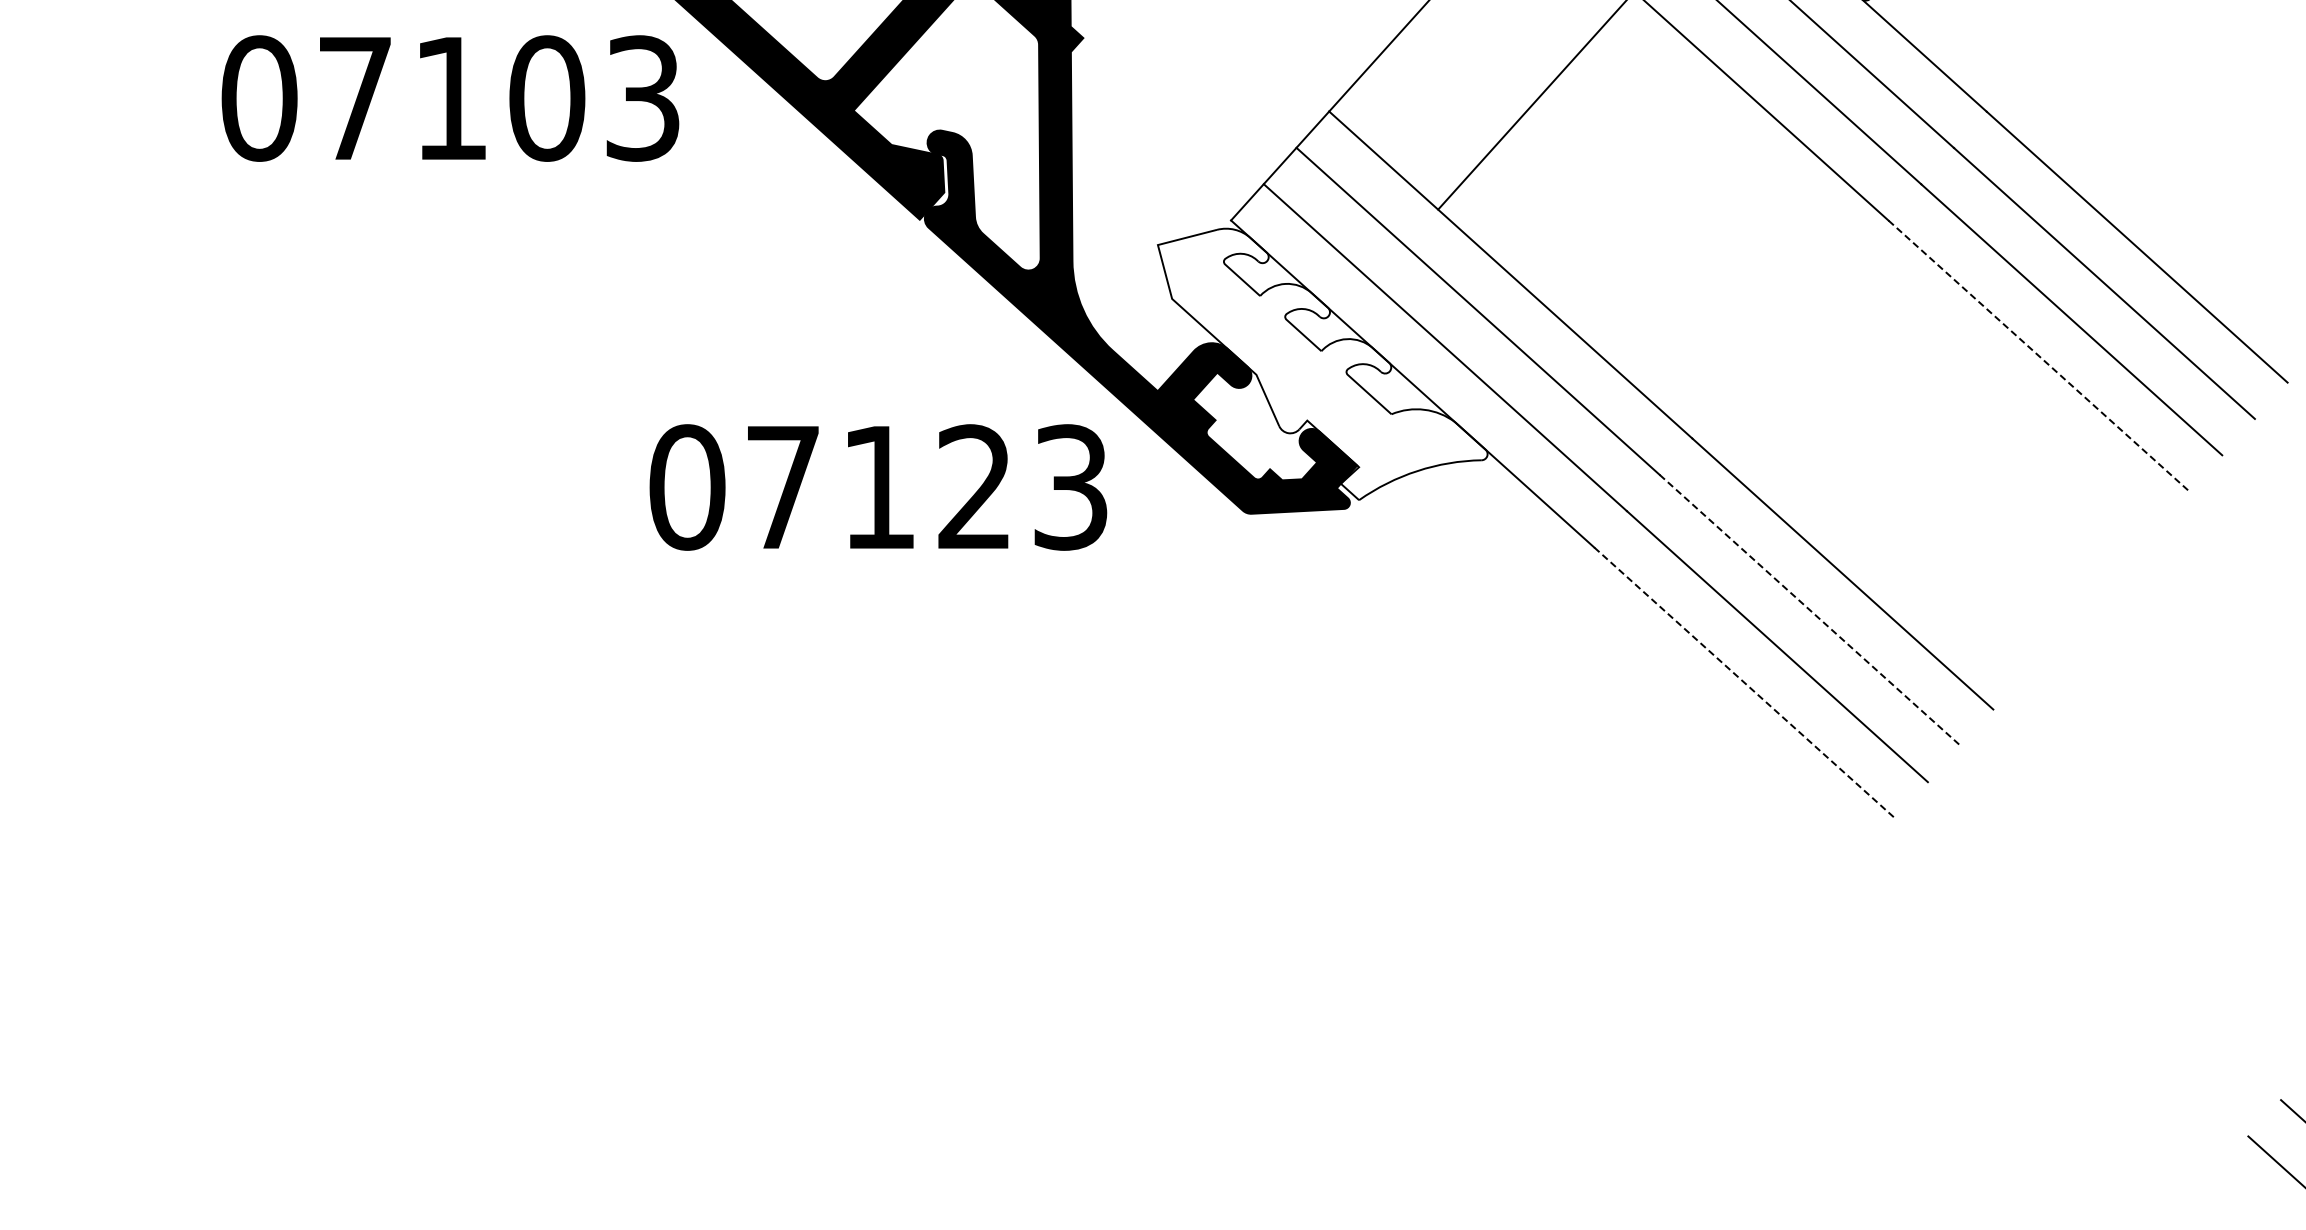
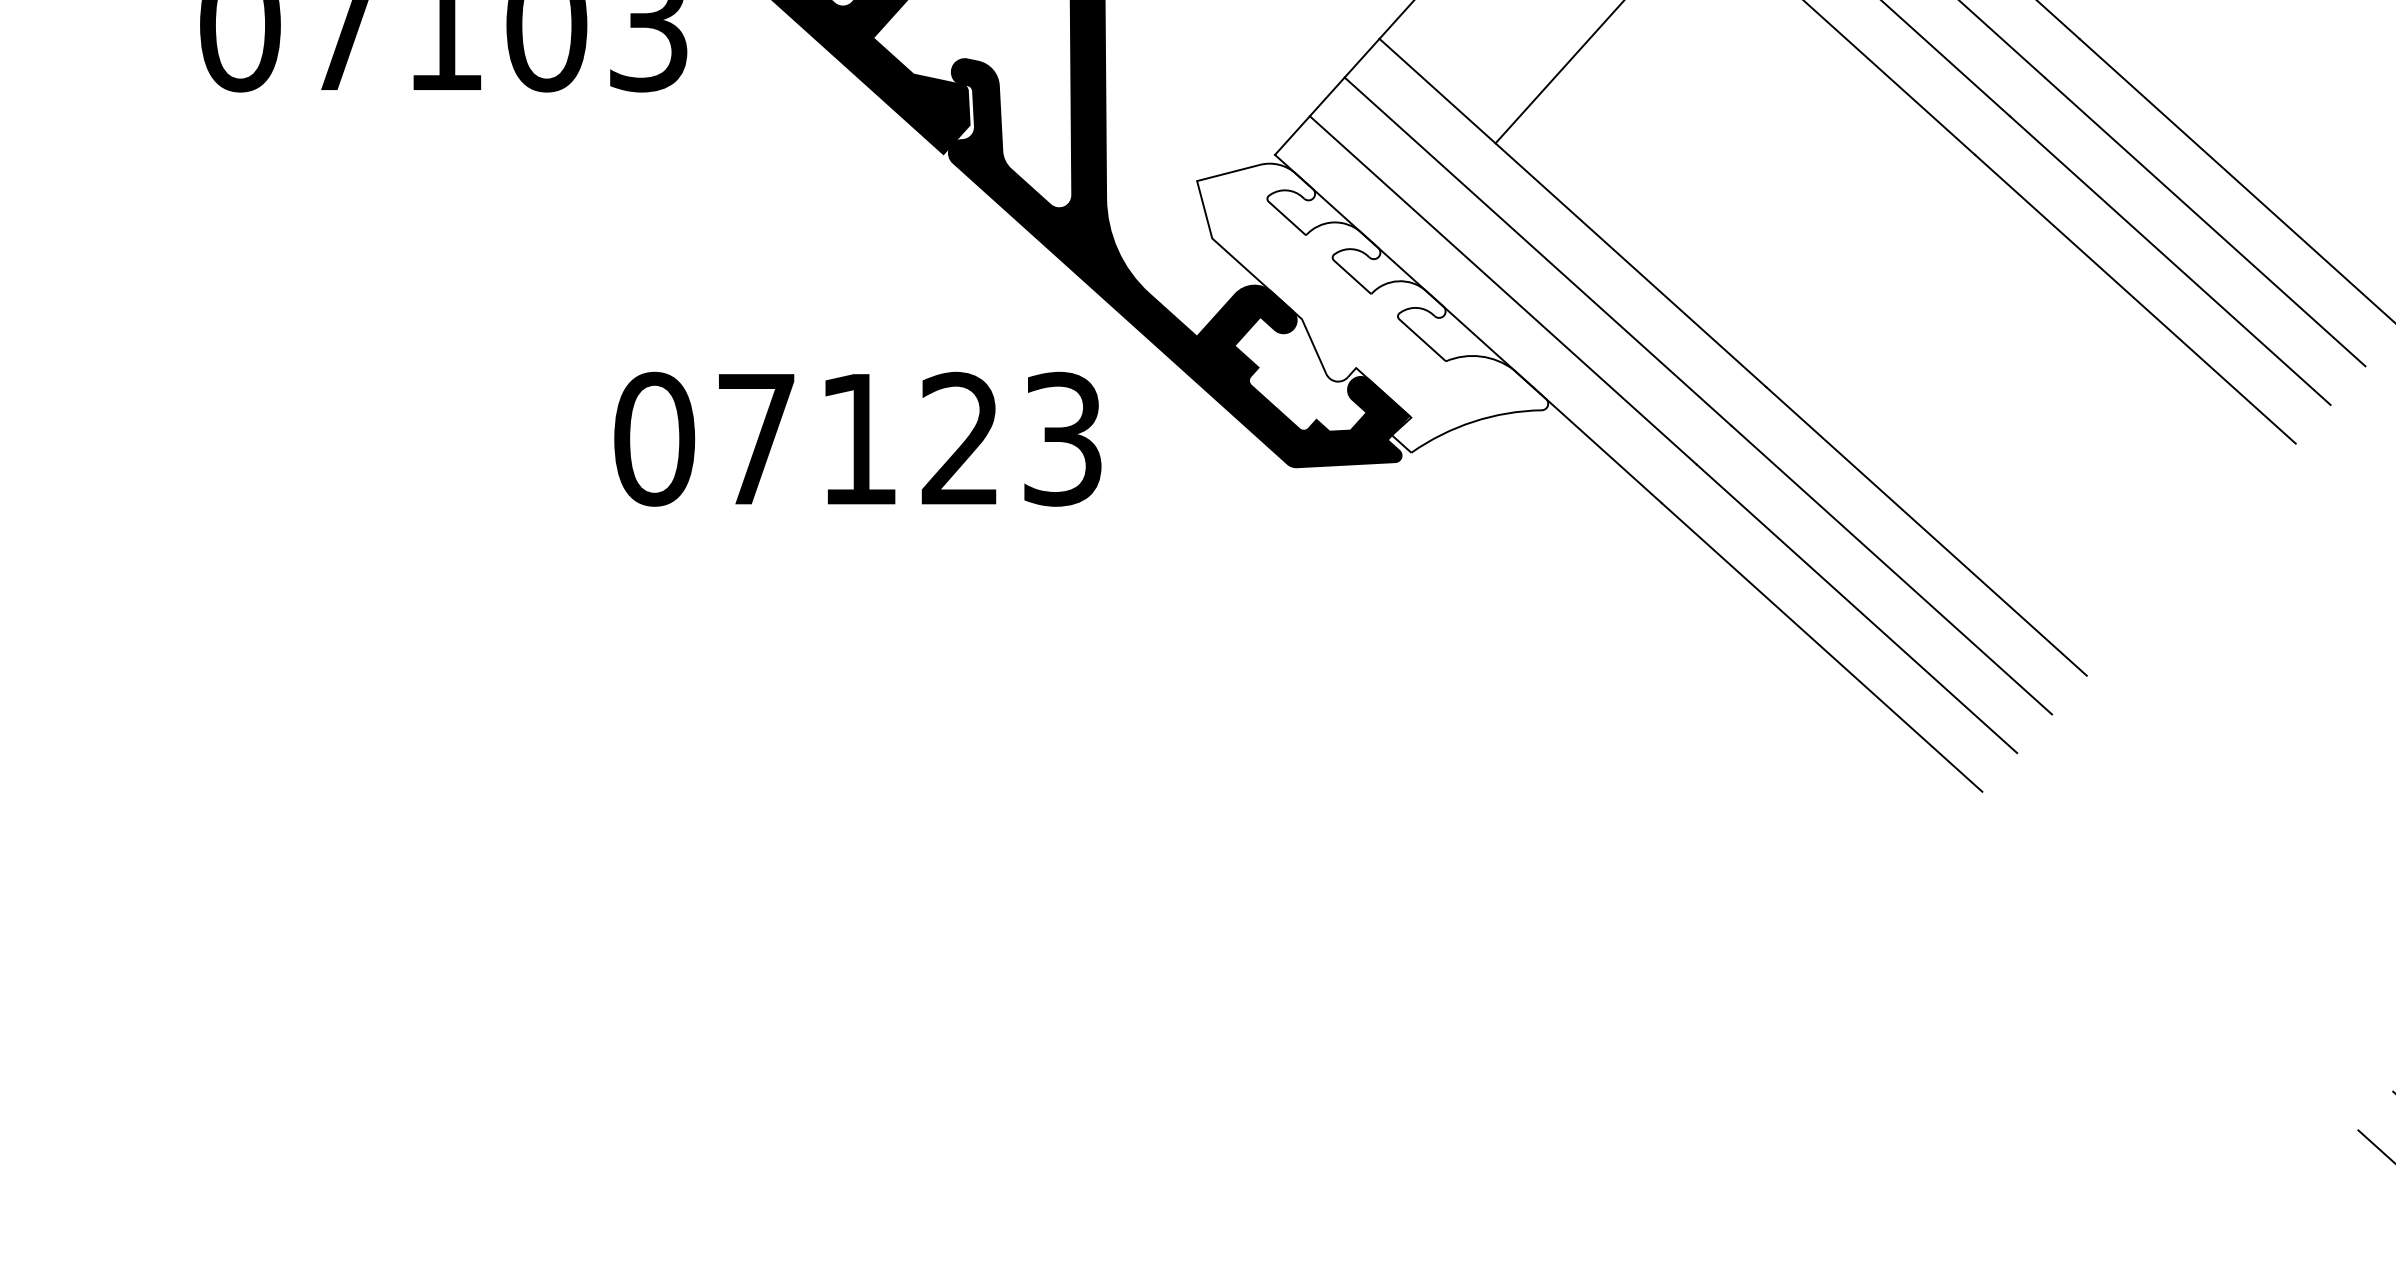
line: (2039, 356) -> (2135, 299), dashed -> solid
text: (878, 487) -> (857, 439), moved
line: (1810, 610) -> (1892, 570), dashed -> solid
line: (1745, 683) -> (1822, 648), dashed -> solid

